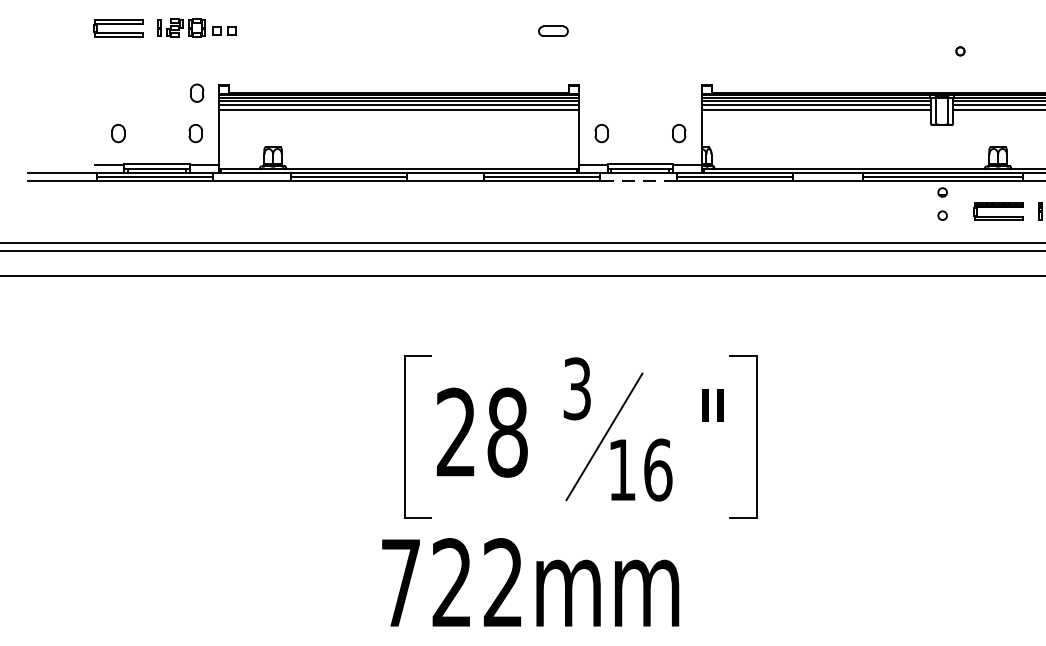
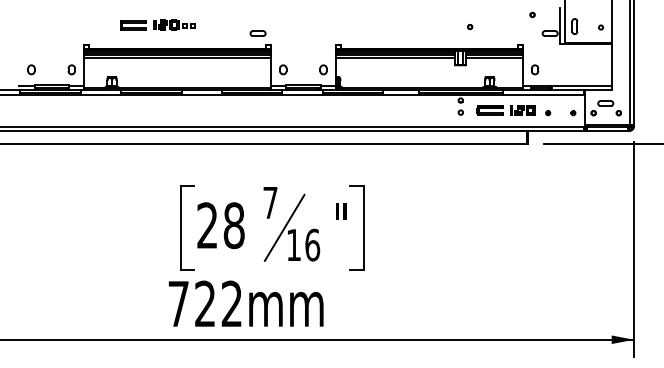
part: (164, 27) -> (157, 24), moved
part: (552, 31) -> (257, 33), moved
part: (197, 92) -> (72, 48), removed
line: (636, 180) -> (301, 94), dashed -> solid
text: (577, 388) -> (270, 202), 3 -> 7

